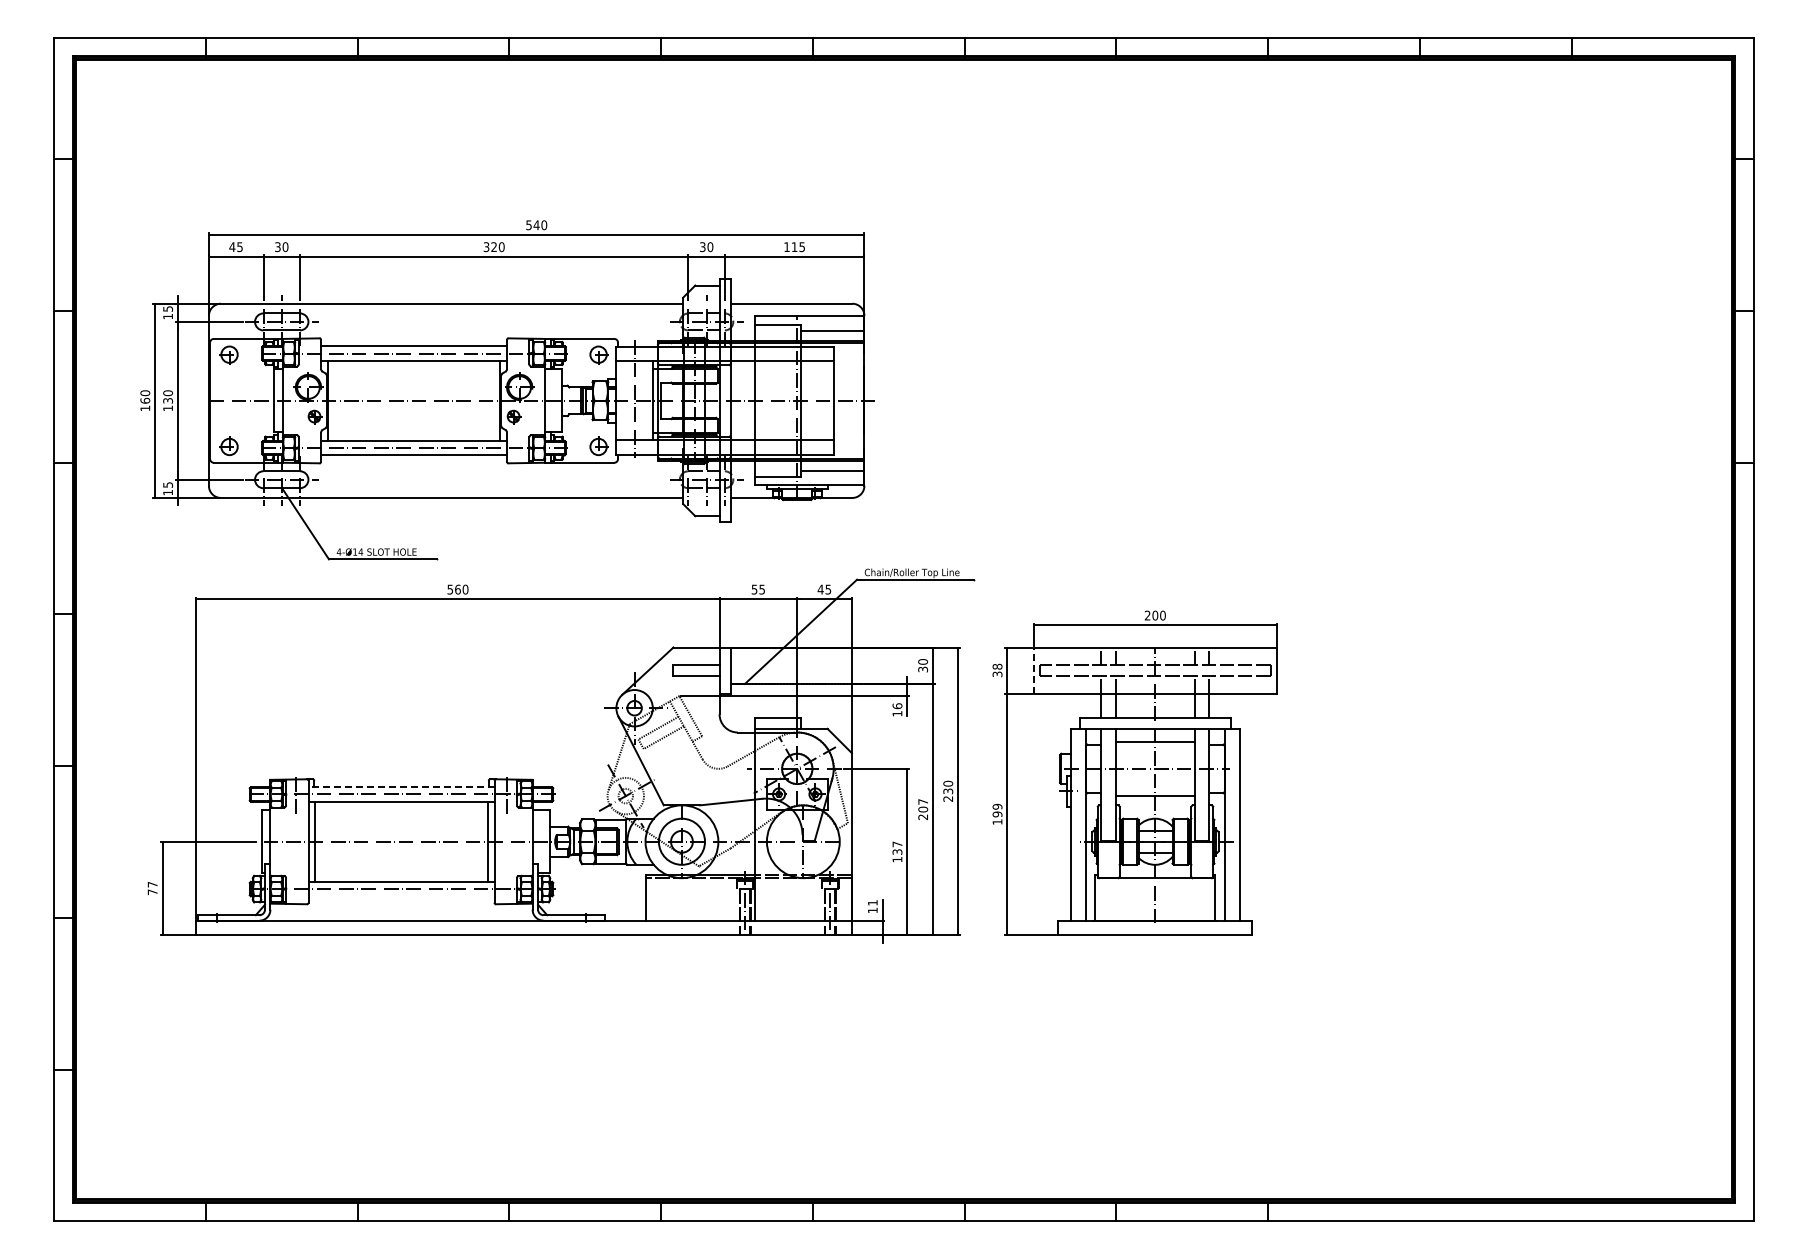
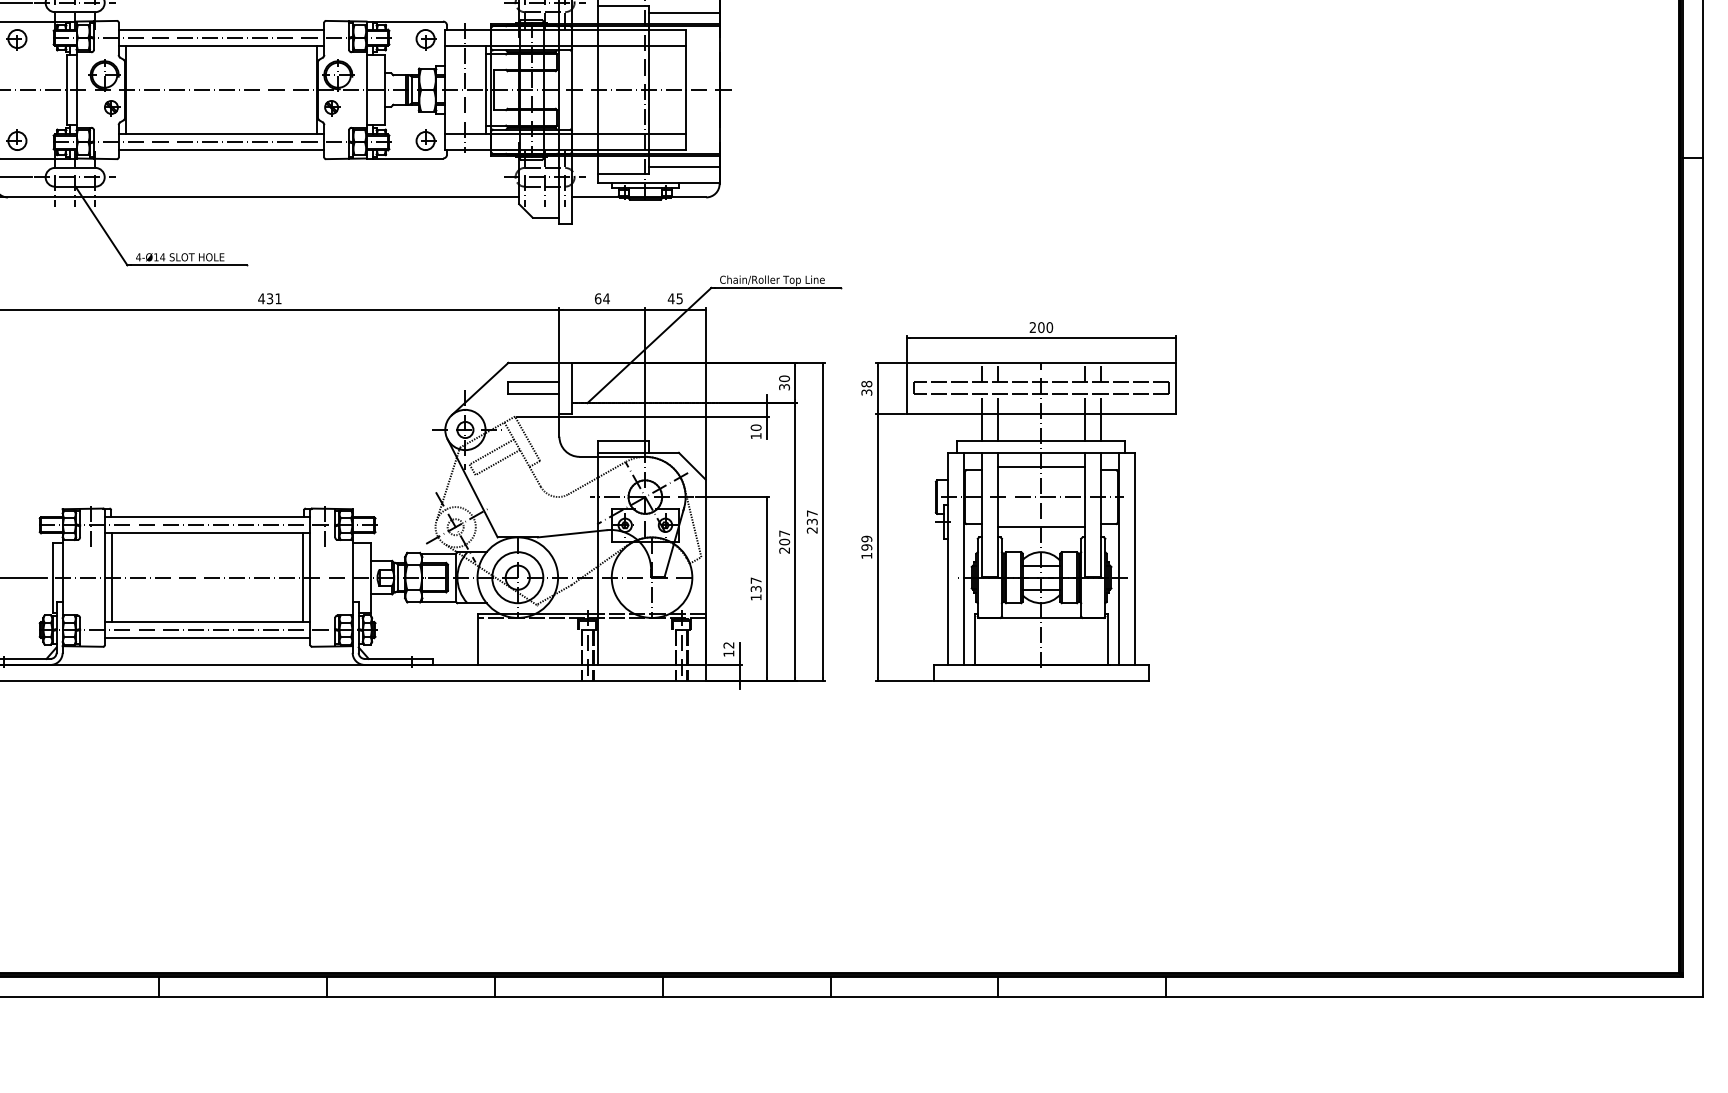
text: (457, 589) -> (269, 298), 560 -> 431
text: (758, 589) -> (602, 298), 55 -> 64
line: (1033, 670) -> (906, 388), dashed -> solid
text: (896, 705) -> (755, 426), 16 -> 10
text: (948, 783) -> (812, 513), 230 -> 237
line: (401, 787) -> (207, 517), dashed -> solid
line: (401, 896) -> (207, 638), added
text: (872, 902) -> (728, 644), 11 -> 12

